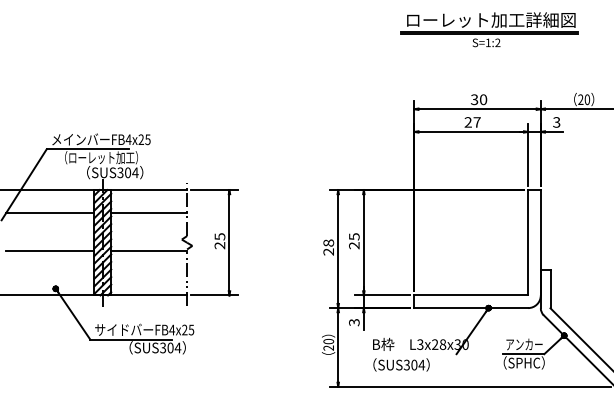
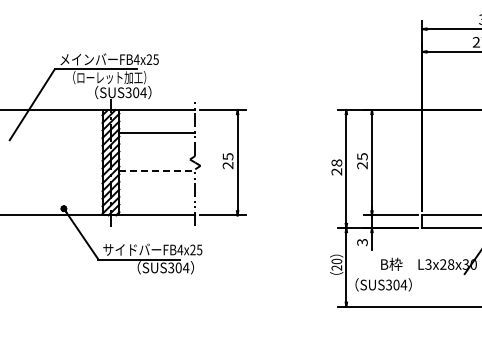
line: (49, 213) -> (57, 133), removed
line: (49, 251) -> (57, 171), removed
line: (149, 251) -> (157, 171), solid -> dashed
text: (401, 364) -> (383, 284), moved

